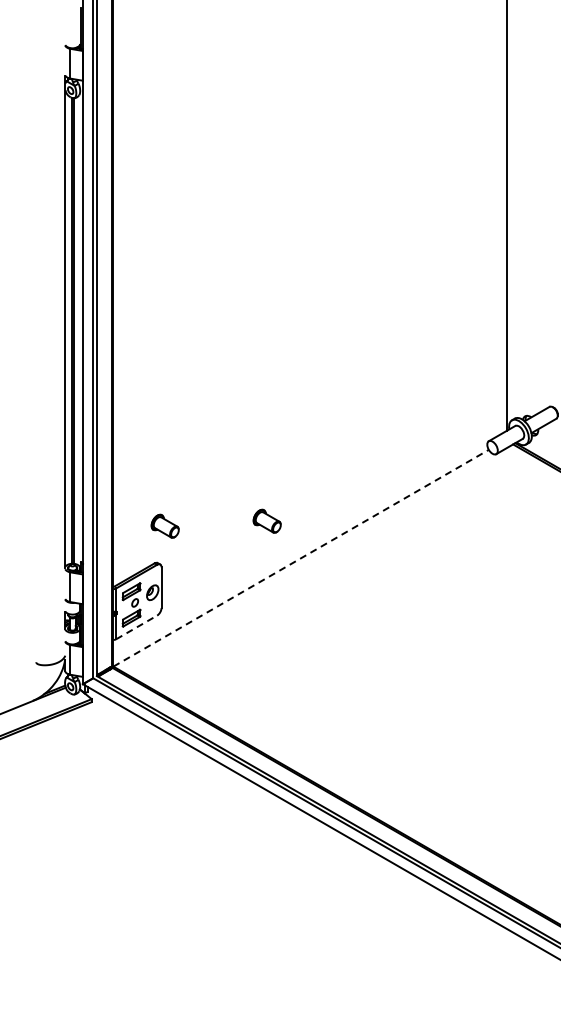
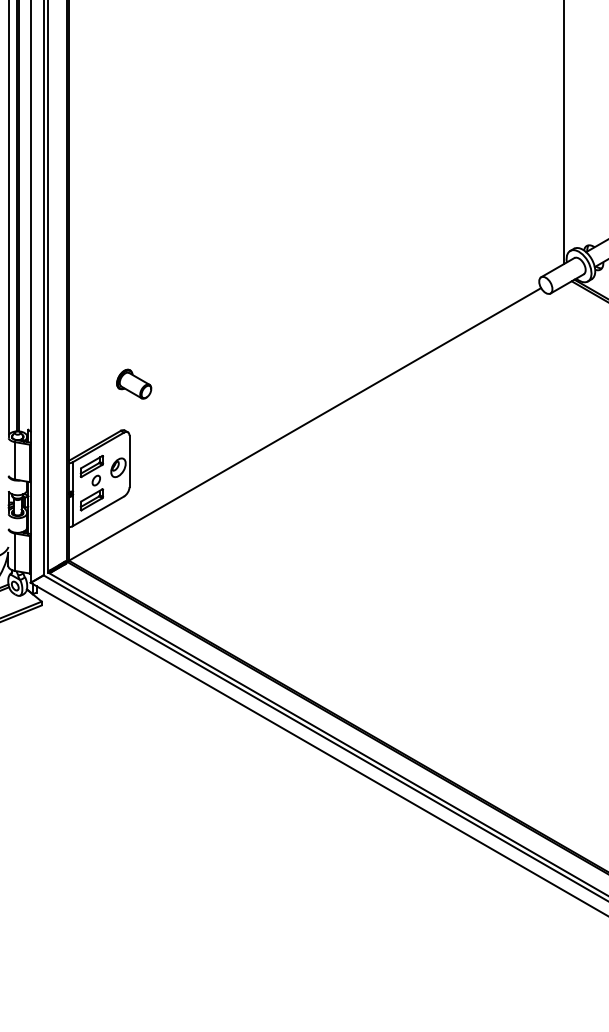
part: (266, 520) -> (261, 376), removed
line: (301, 558) -> (305, 424), dashed -> solid
line: (136, 627) -> (98, 511), dashed -> solid

